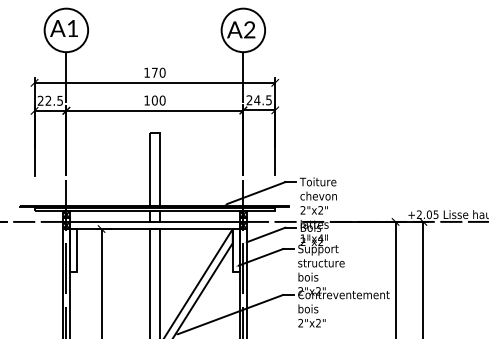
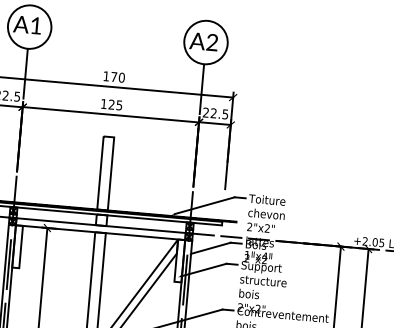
text: (158, 100) -> (115, 104), 100 -> 125
text: (257, 100) -> (213, 113), 24.5 -> 22.5

